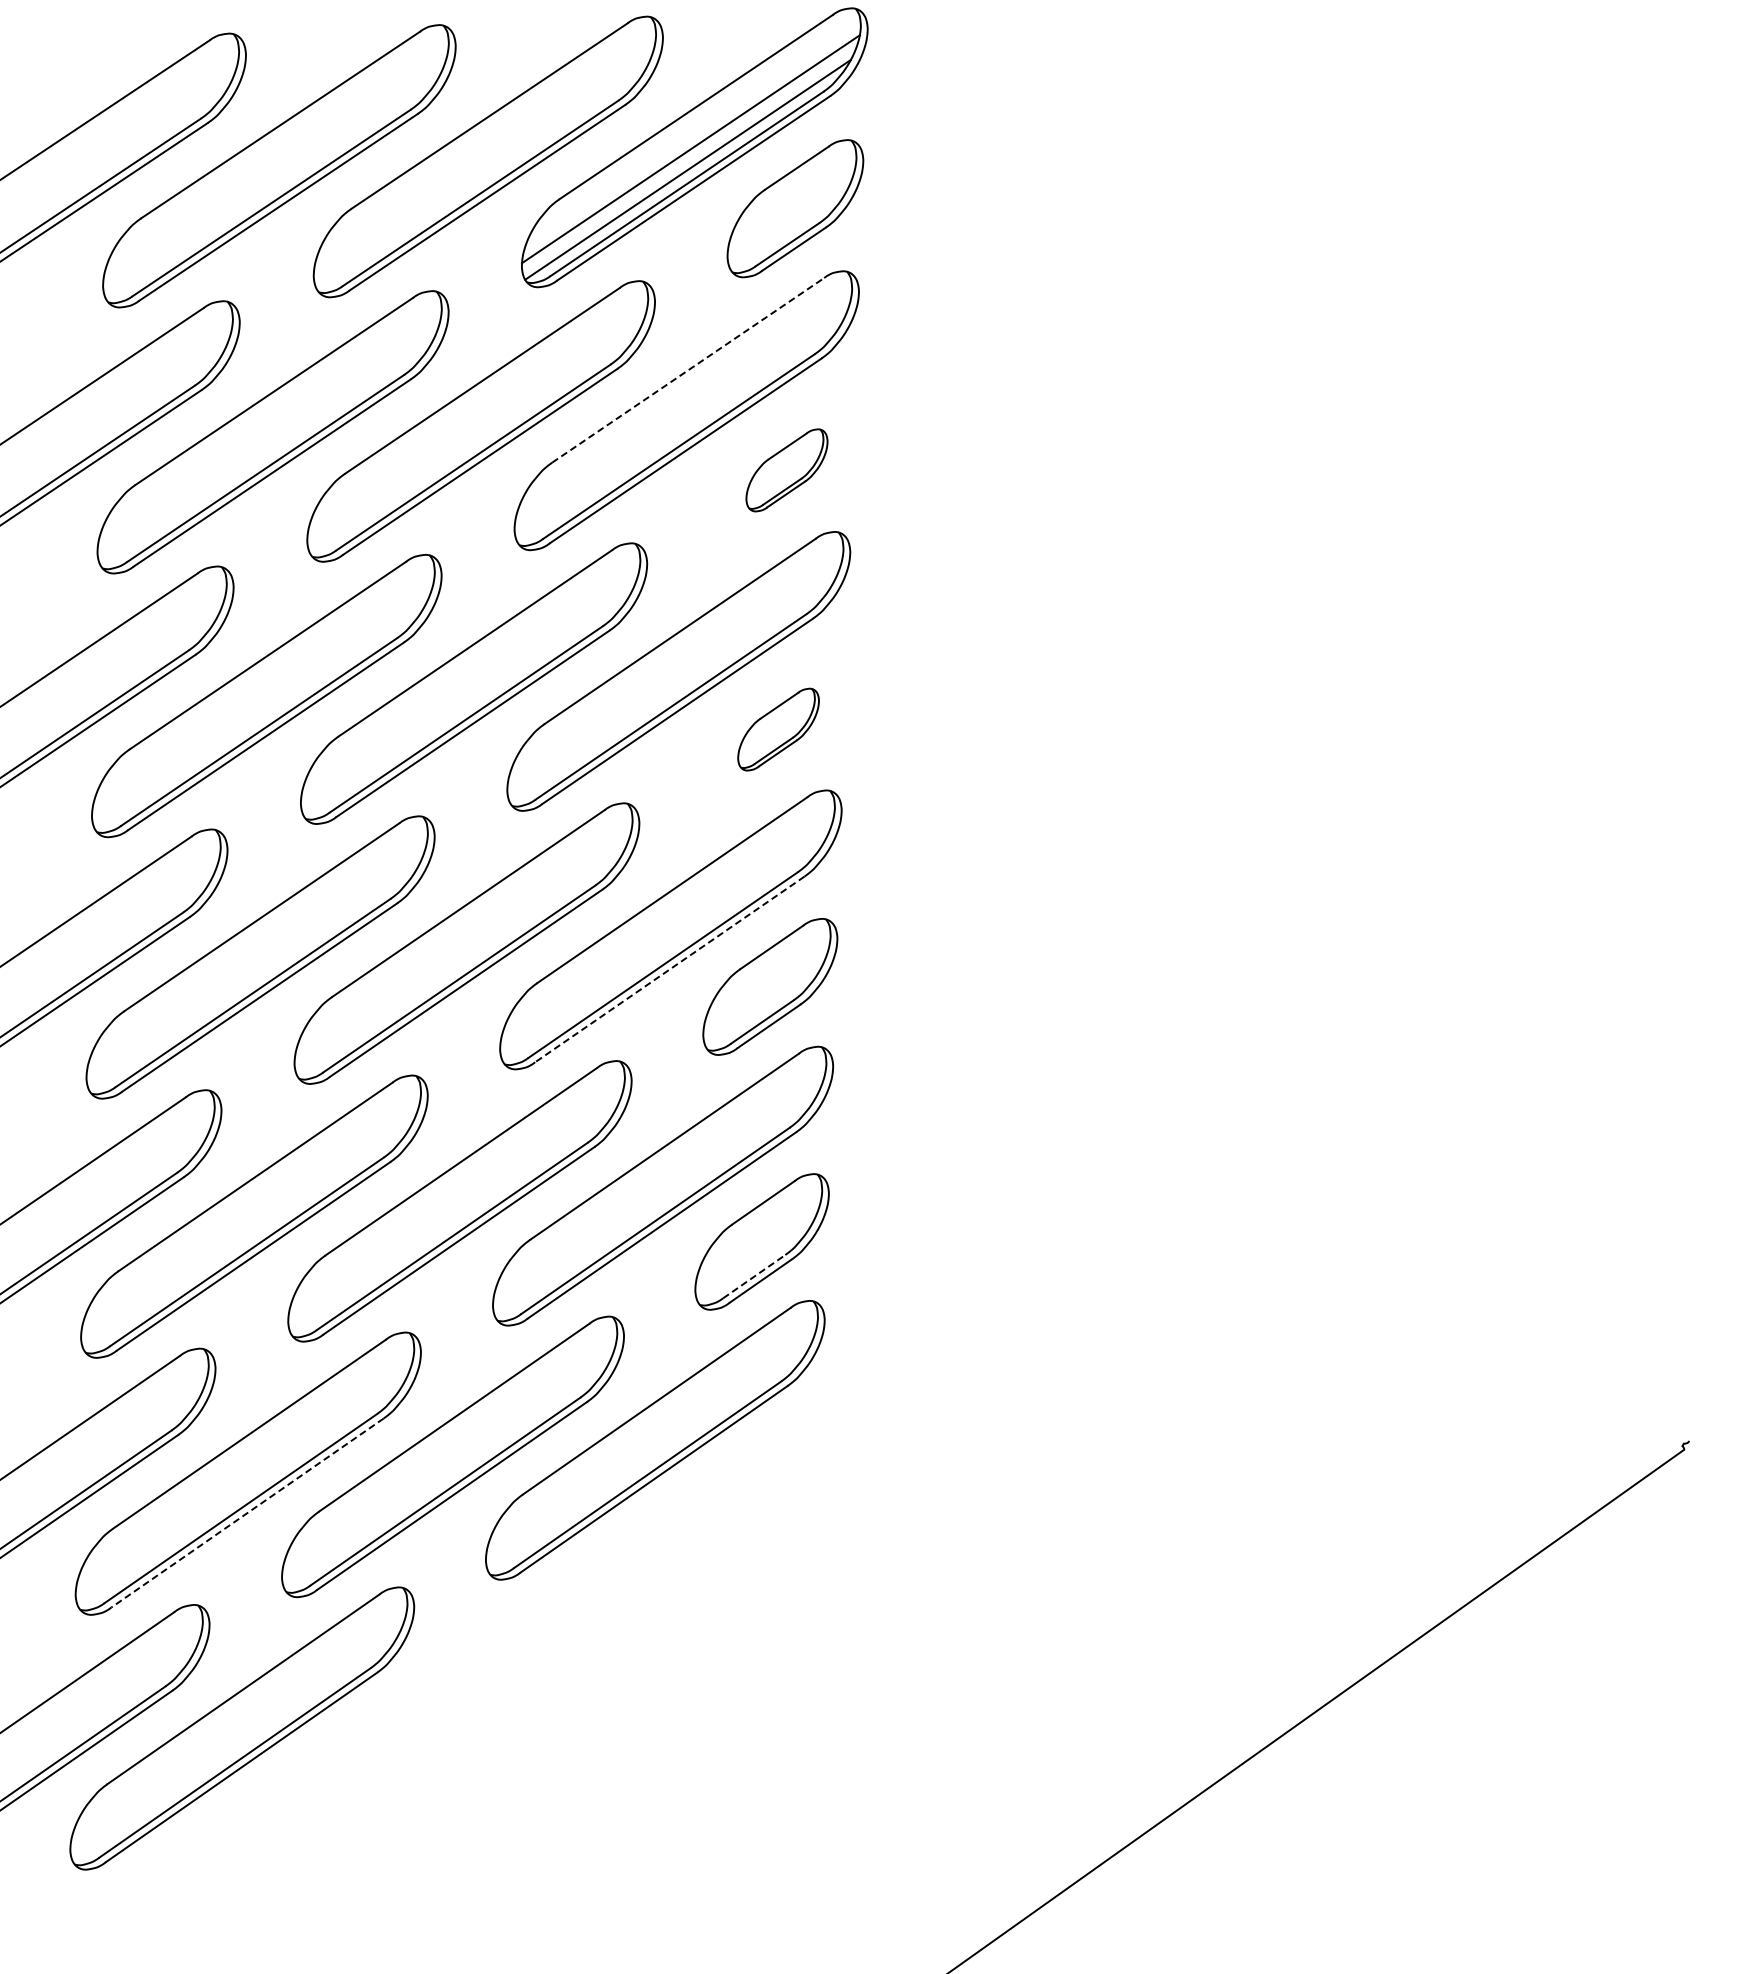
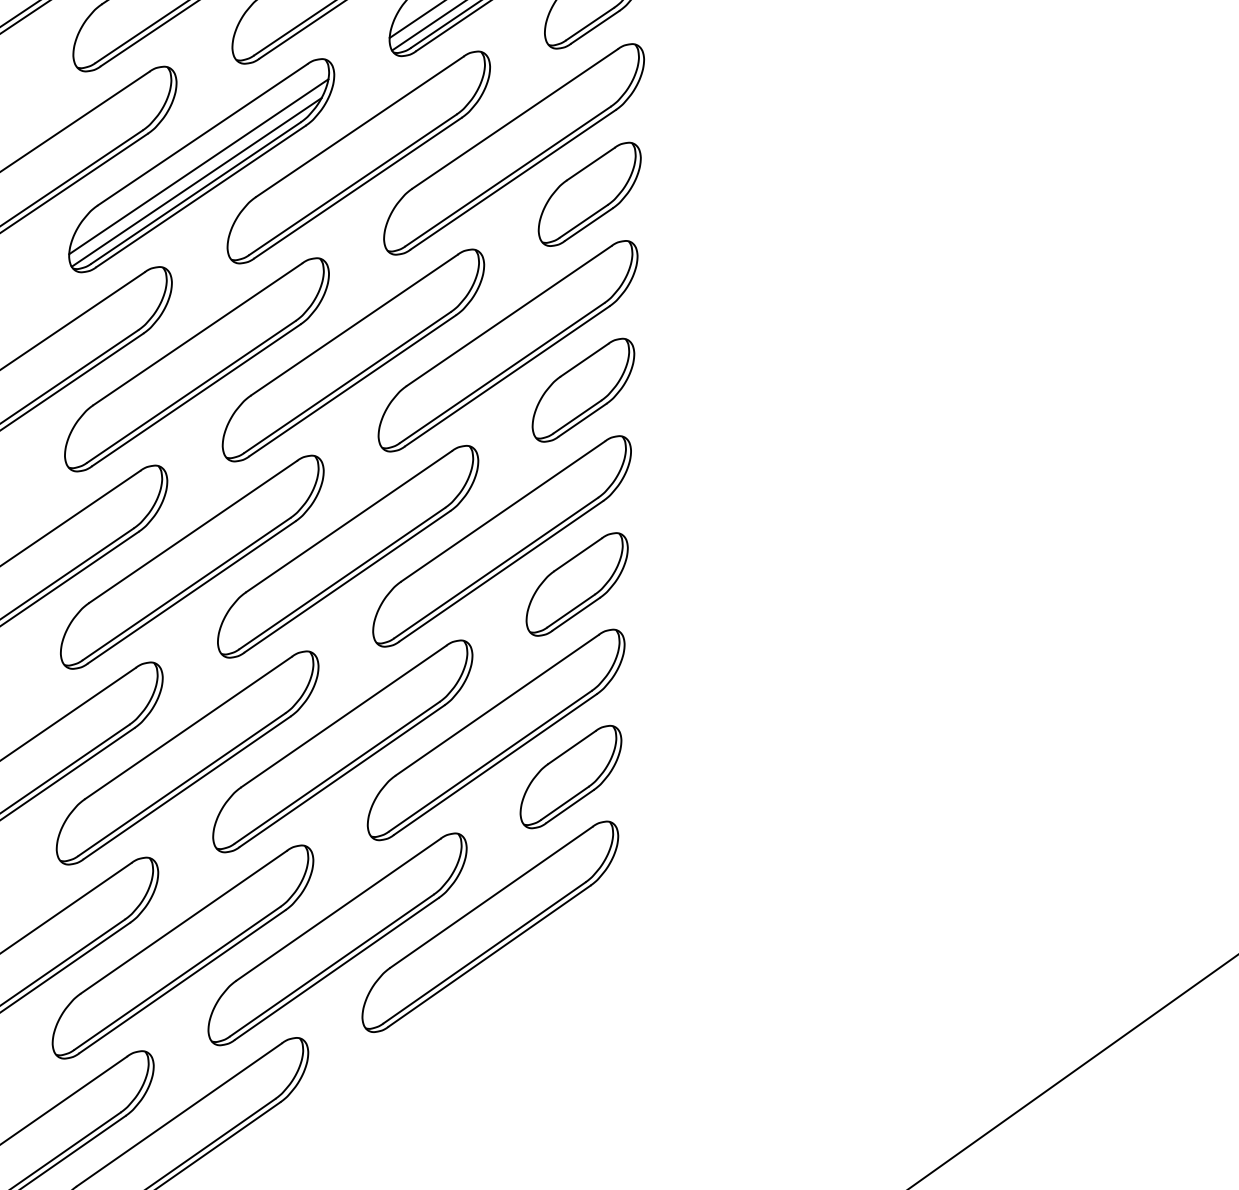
line: (688, 370) -> (515, 119), dashed -> solid
line: (268, 433) -> (198, 166), added
line: (265, 454) -> (196, 182), added
part: (786, 470) -> (589, 194), size x1.67
part: (778, 729) -> (583, 390), size x1.67
line: (669, 969) -> (501, 571), dashed -> solid
line: (754, 1276) -> (565, 803), dashed -> solid
line: (247, 1512) -> (182, 981), dashed -> solid

